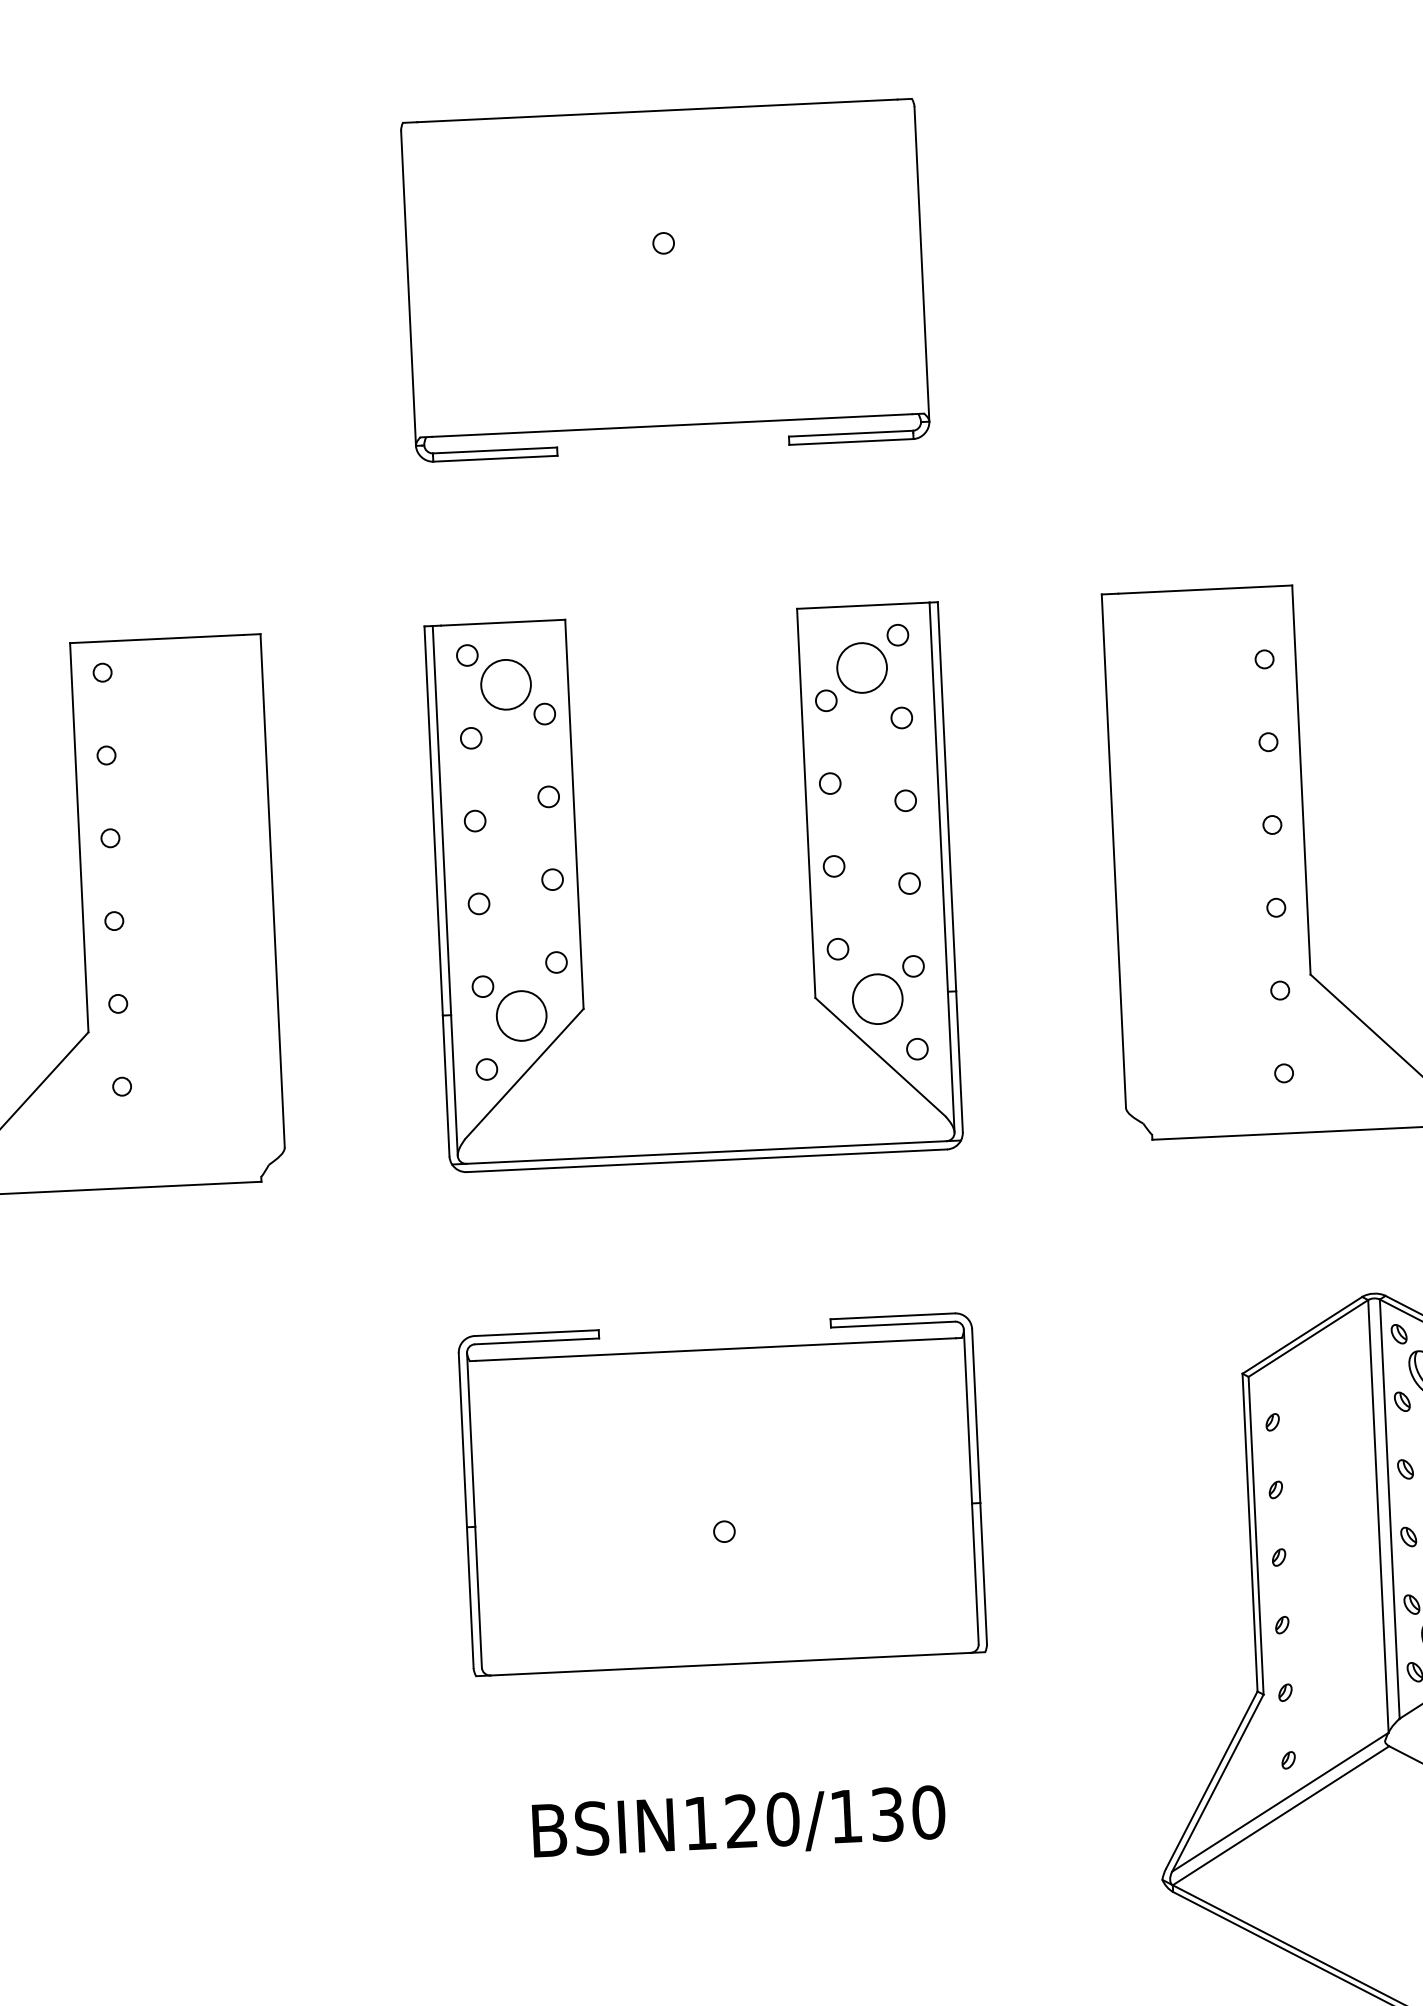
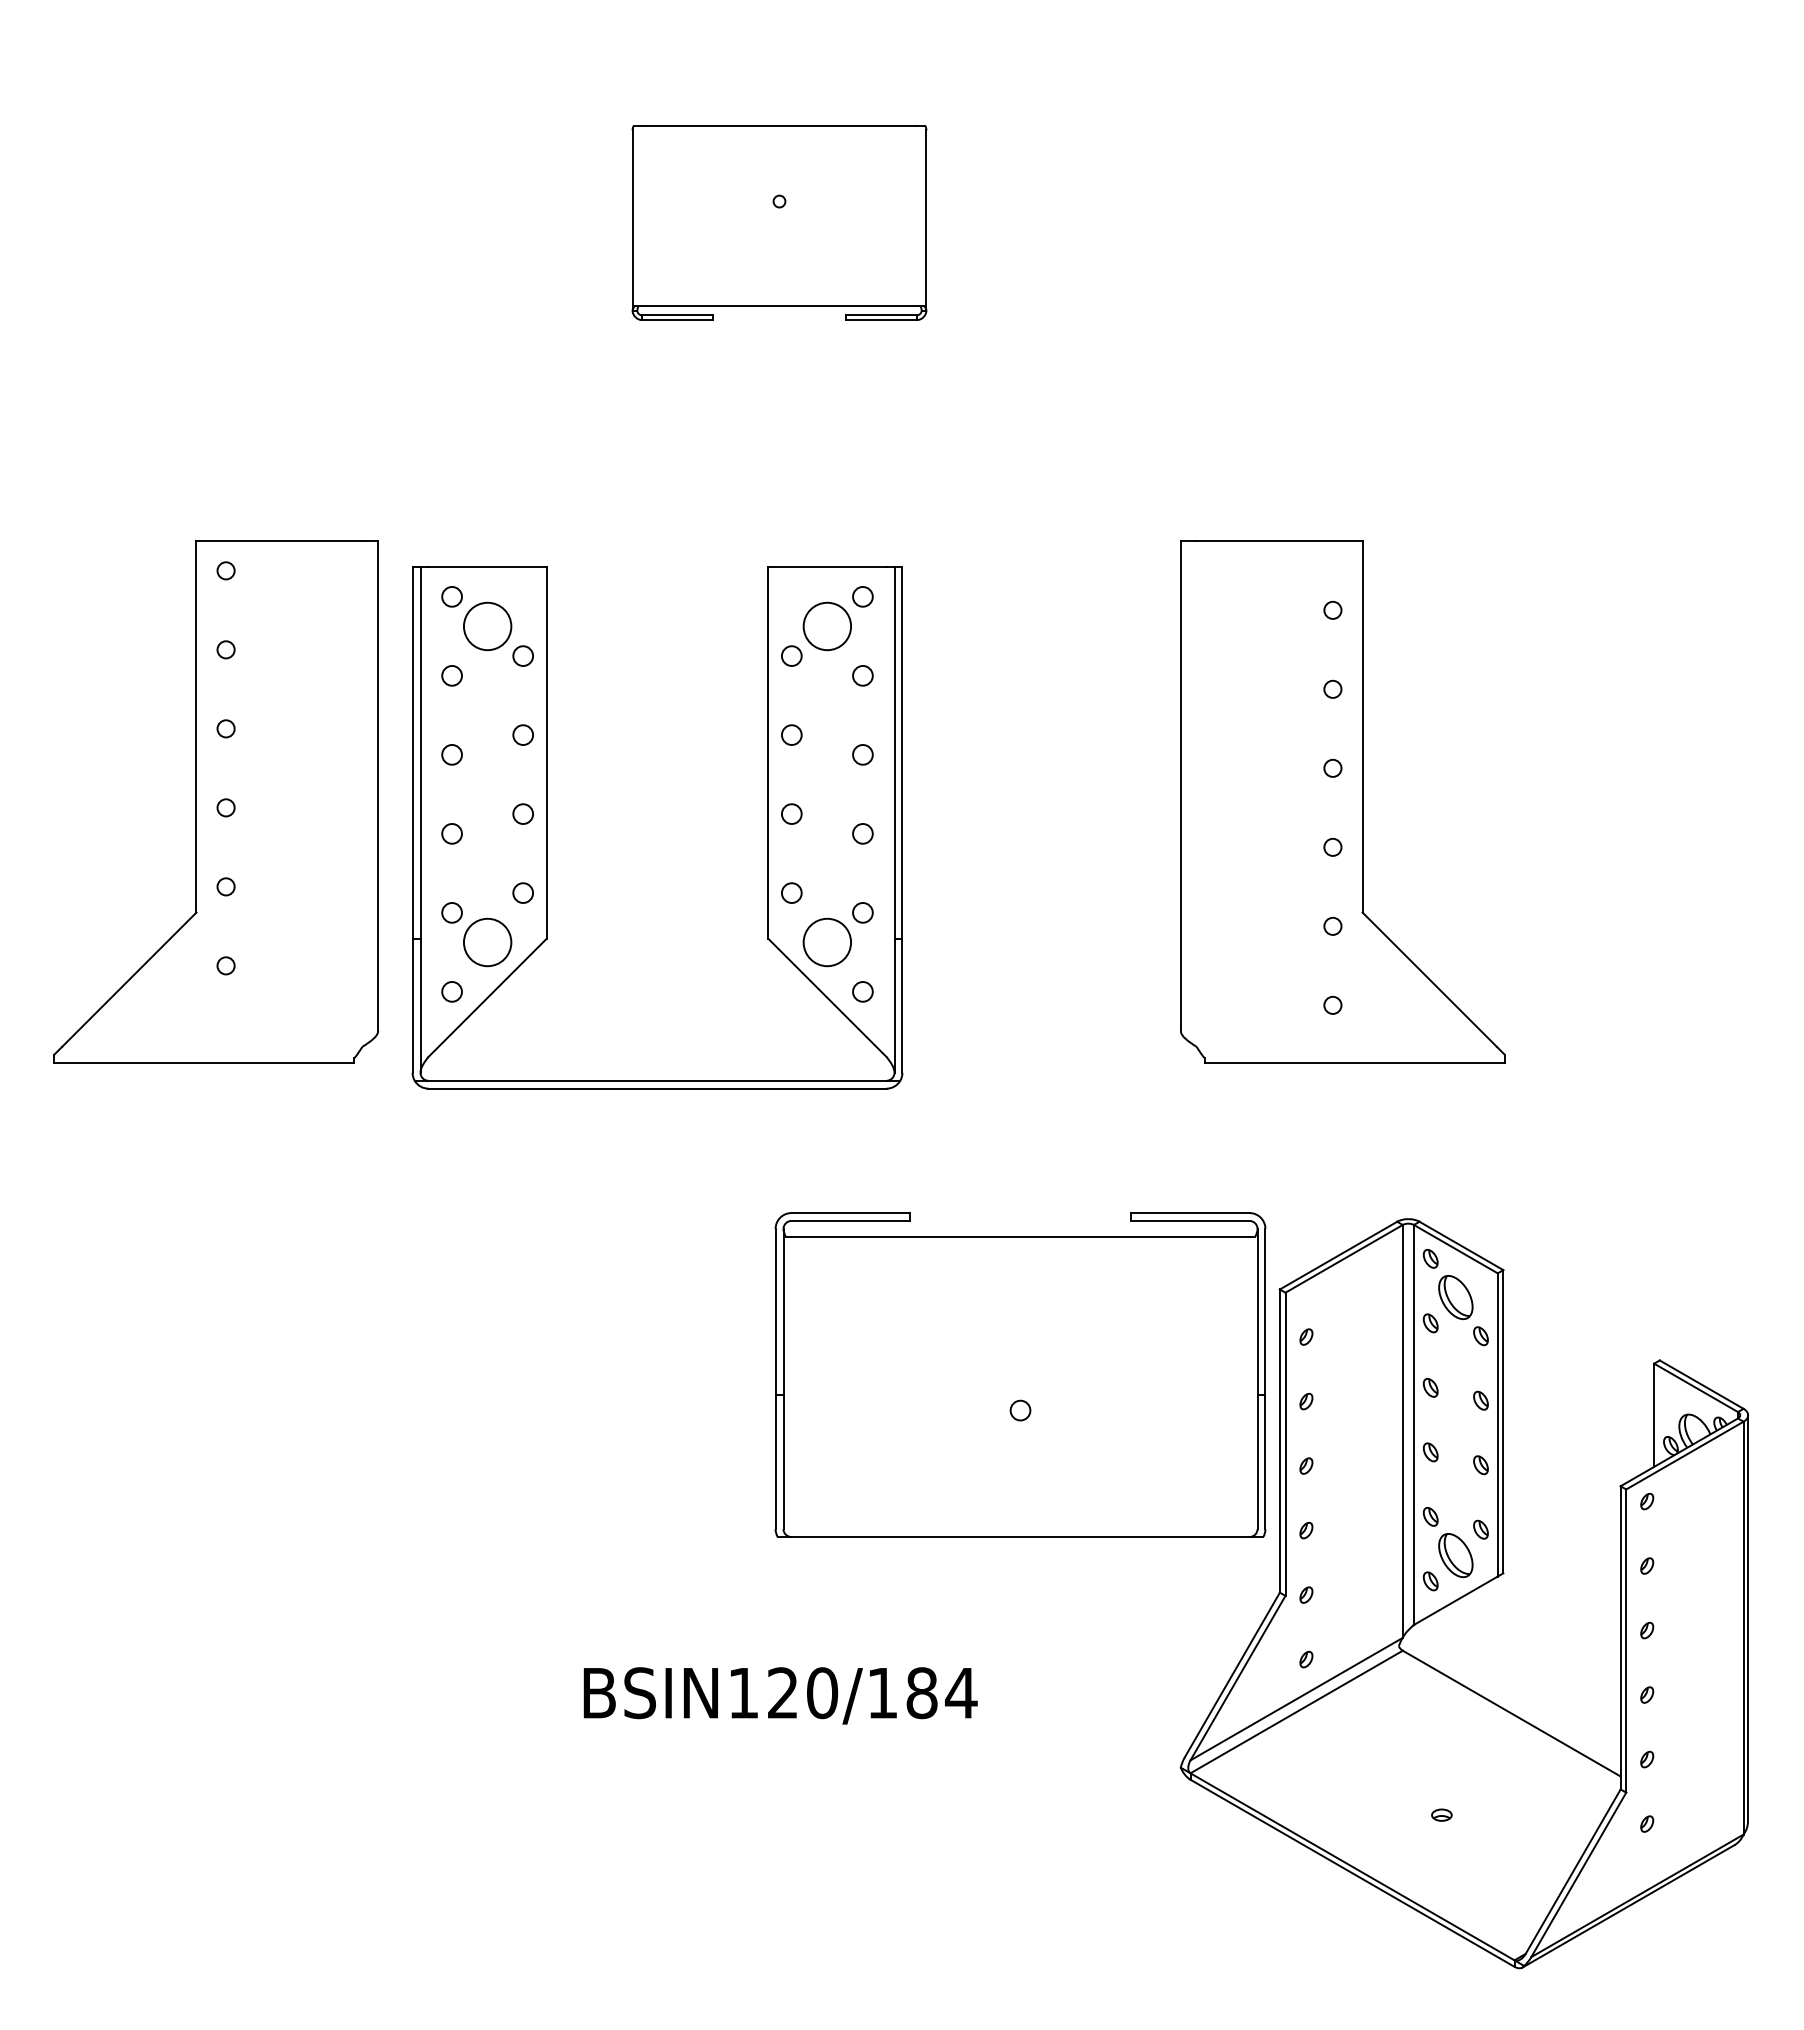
part: (665, 280) -> (779, 222), size x0.6
part: (578, 892) -> (547, 827), moved
part: (722, 1493) -> (1020, 1374), moved
text: (907, 1813) -> (941, 1693), BSIN120/130 -> BSIN120/184

